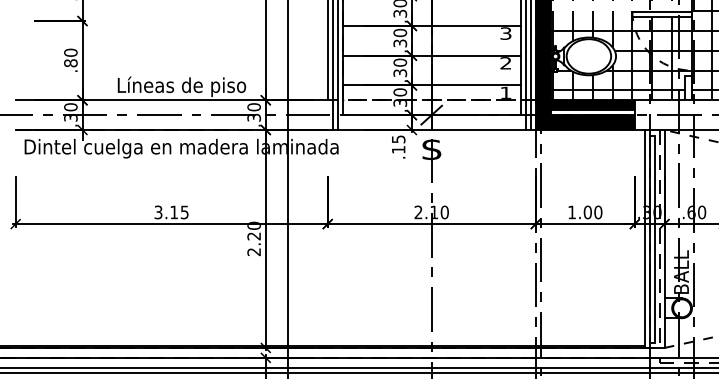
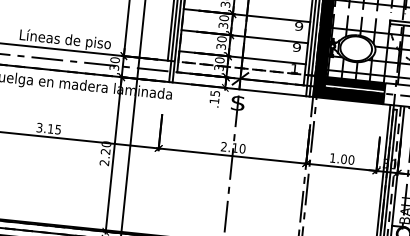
text: (505, 33) -> (298, 26), 3 -> 9
text: (505, 63) -> (296, 47), 2 -> 9

